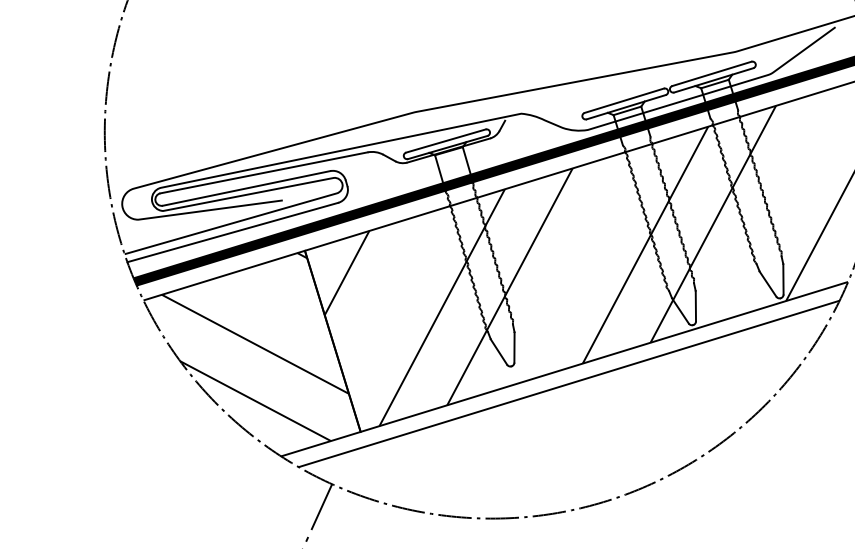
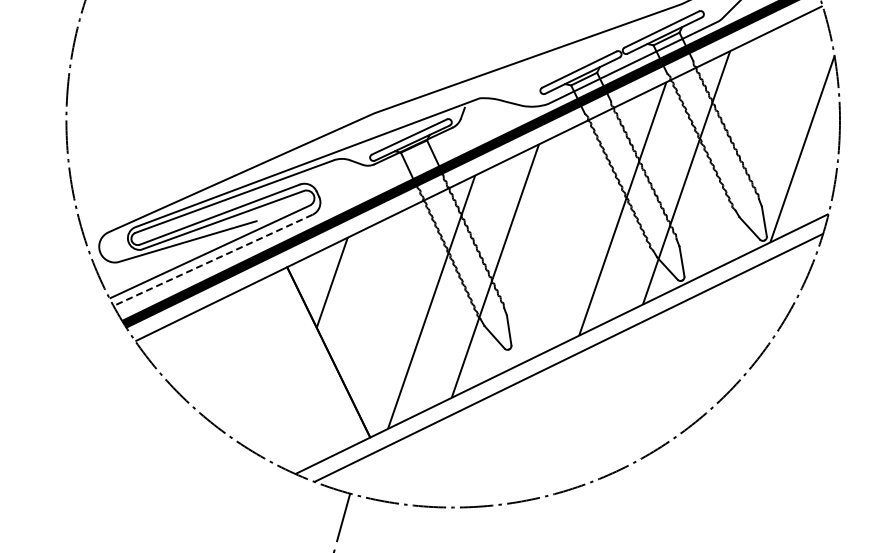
line: (232, 232) -> (212, 260), solid -> dashed
hatch: (256, 337) -> (252, 360), removed

